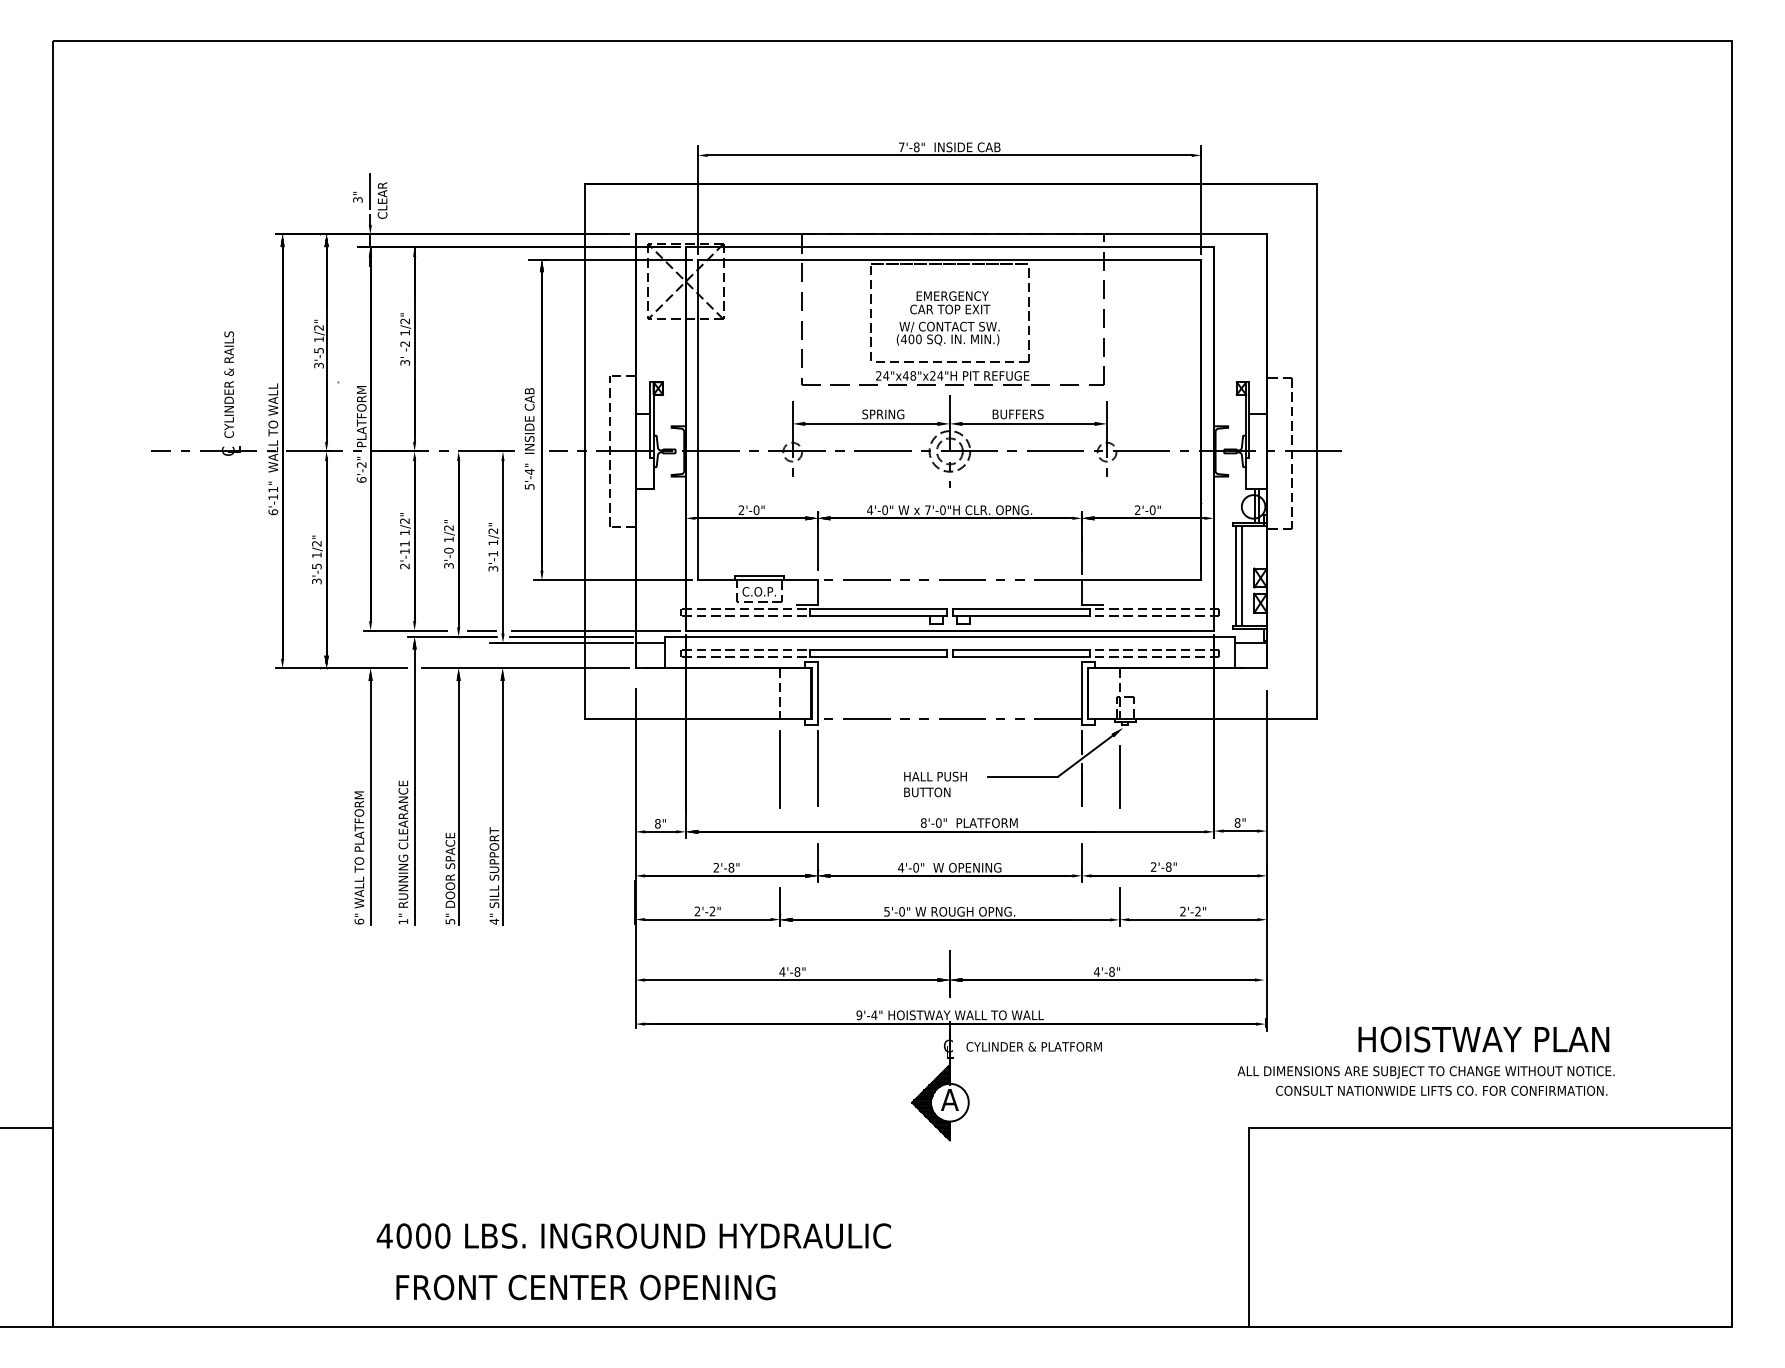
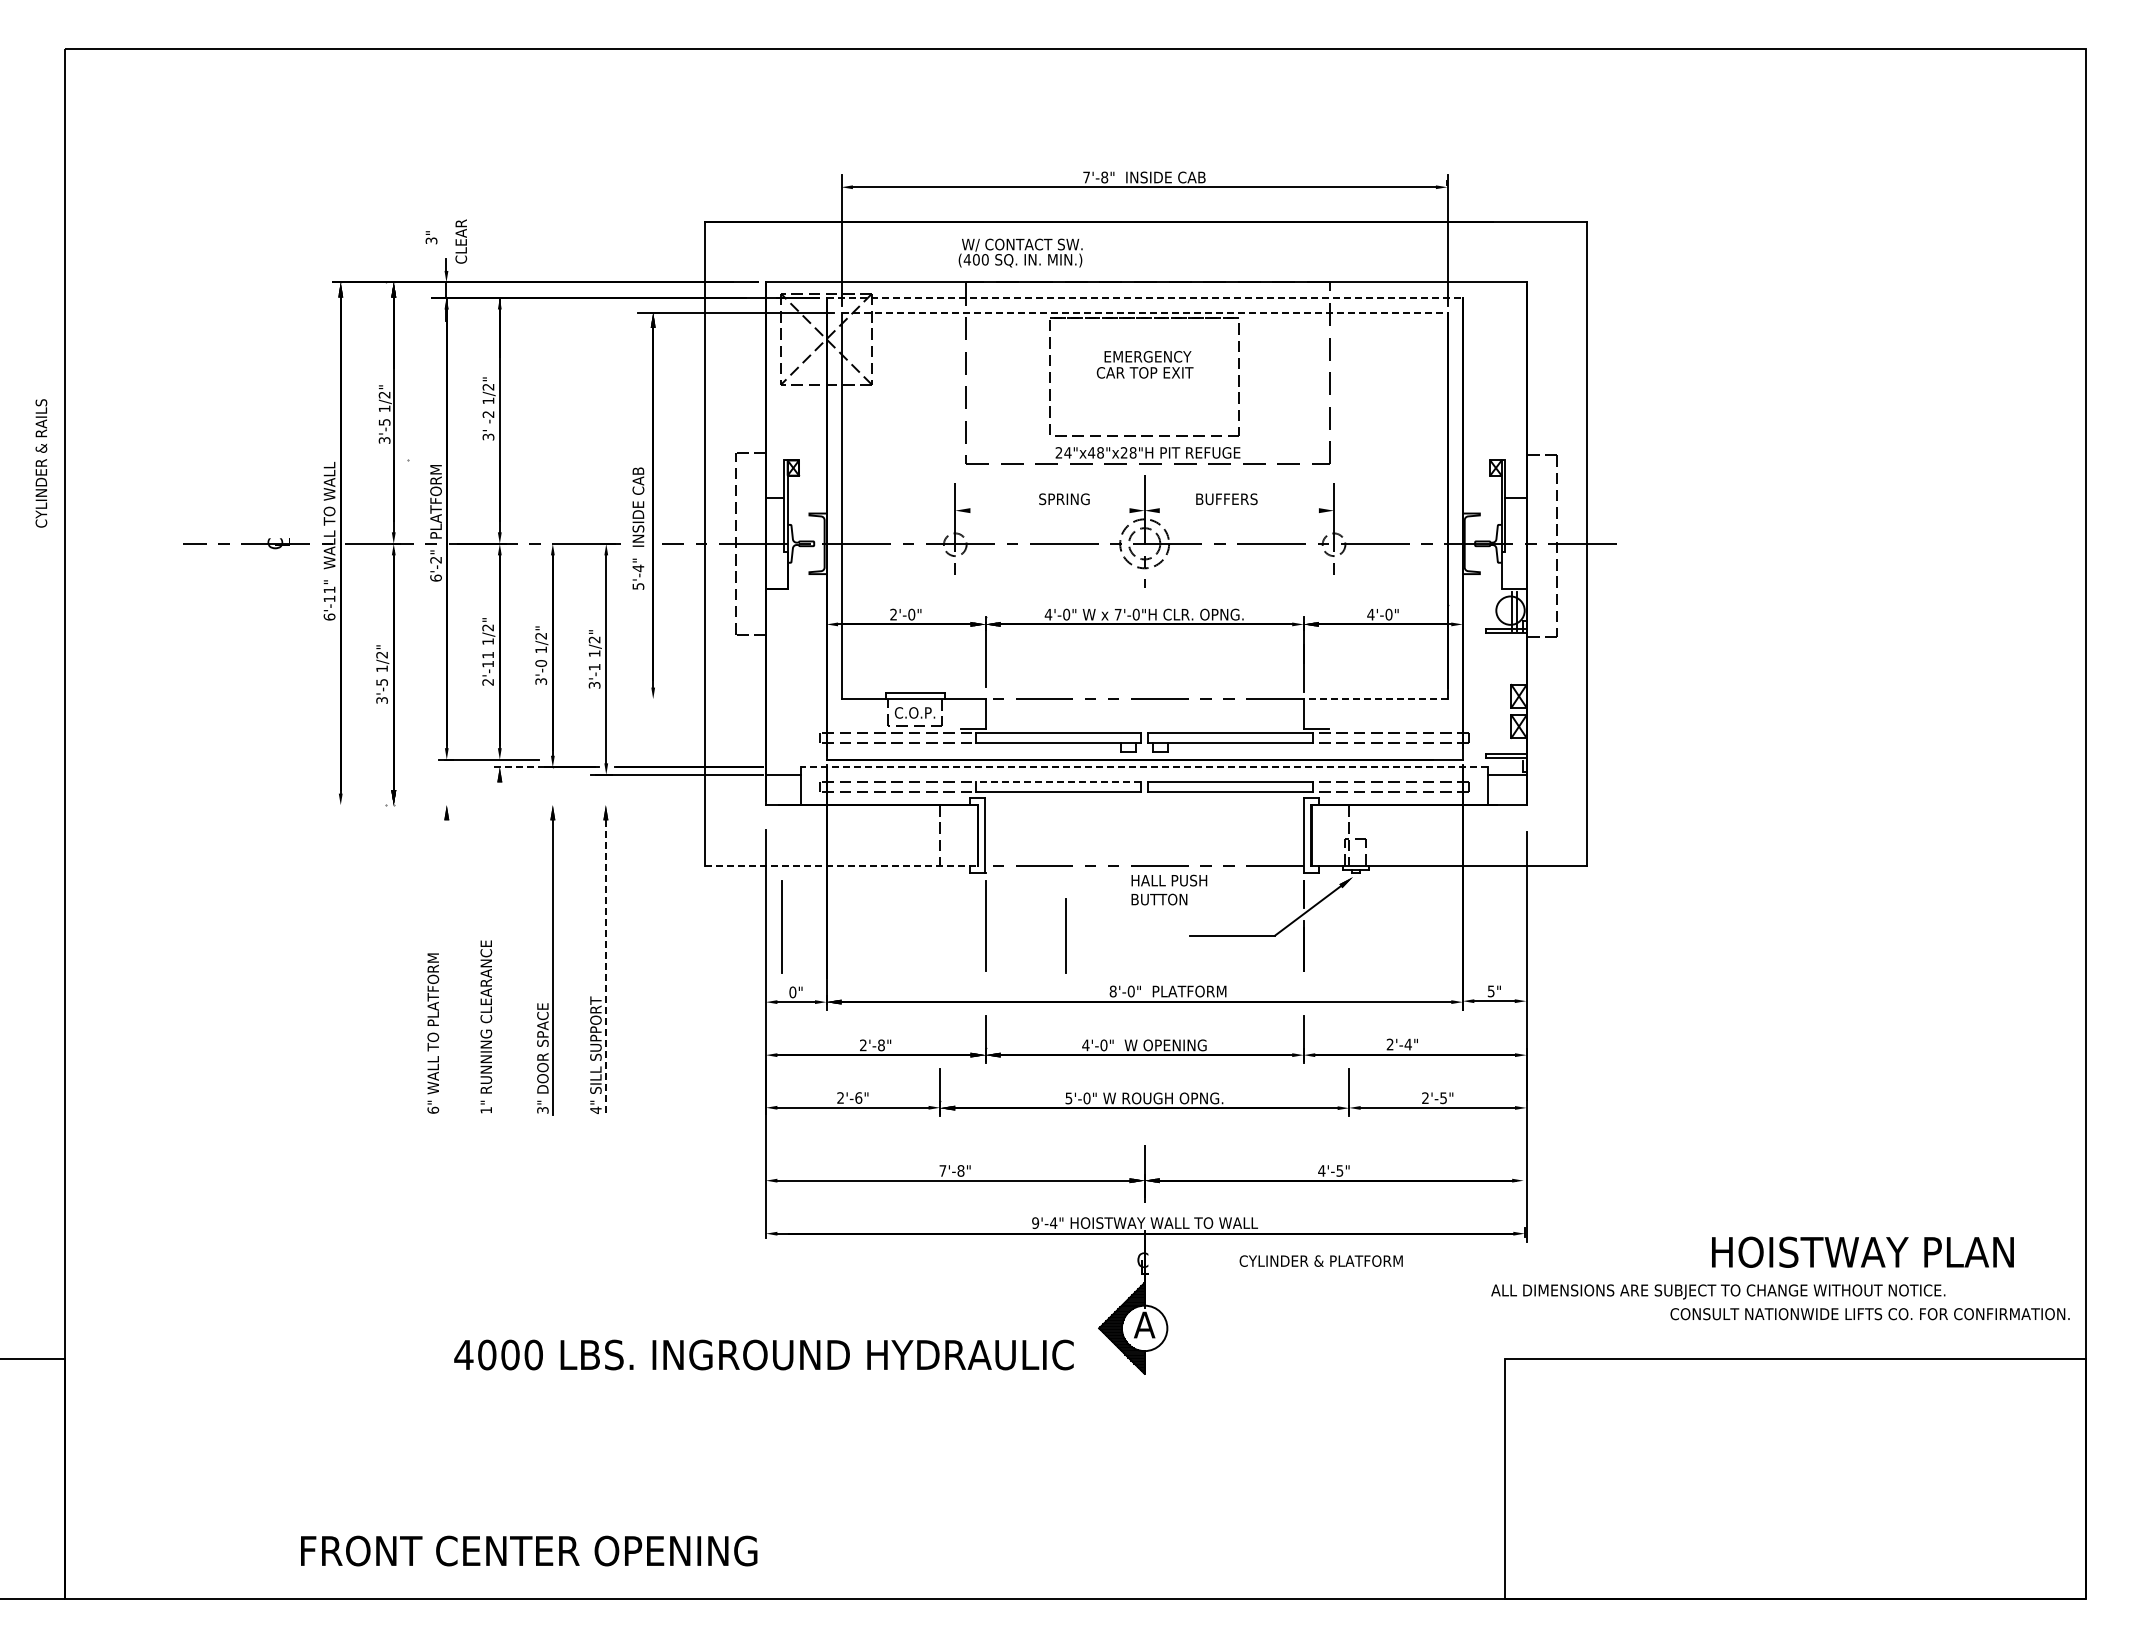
line: (370, 191) -> (446, 230), removed
line: (950, 246) -> (1145, 297), solid -> dashed
line: (950, 259) -> (1145, 312), solid -> dashed
text: (948, 333) -> (1020, 252), moved
text: (939, 375) -> (1132, 452), 24"x48"x24"H -> 24"x48"x28"H
text: (229, 384) -> (41, 463), moved
line: (870, 423) -> (1049, 510), removed
line: (1027, 423) -> (1238, 510), removed
text: (1137, 510) -> (1370, 614), 2'-0" -> 4'-0"
line: (1236, 575) -> (1489, 693), removed
line: (1241, 575) -> (1496, 693), removed
line: (613, 580) -> (739, 699), removed
line: (1141, 580) -> (1375, 699), solid -> dashed
line: (481, 630) -> (580, 759), removed
line: (595, 630) -> (717, 759), removed
line: (430, 637) -> (518, 767), solid -> dashed
line: (949, 637) -> (1144, 767), solid -> dashed
line: (877, 649) -> (1057, 782), solid -> dashed
line: (341, 668) -> (411, 805), removed
line: (525, 668) -> (633, 805), removed
line: (699, 718) -> (842, 865), solid -> dashed
line: (779, 769) -> (781, 926), moved
line: (1119, 776) -> (1065, 935), moved
text: (935, 784) -> (1169, 889), moved
line: (414, 787) -> (499, 948), removed
line: (370, 803) -> (446, 967), removed
line: (502, 803) -> (605, 968), solid -> dashed
text: (657, 823) -> (792, 991), 8" -> 0"
text: (1236, 823) -> (1490, 991), 8" -> 5"
text: (1168, 867) -> (1407, 1044), 2'-8" -> 2'-4"
text: (712, 911) -> (858, 1097), 2'-2" -> 2'-6"
text: (1197, 911) -> (1443, 1098), 2'-2" -> 2'-5"
text: (450, 921) -> (542, 1110), 5" -> 3"
text: (782, 971) -> (942, 1170), 4'-8" -> 7'-8"
text: (1111, 971) -> (1339, 1170), 4'-8" -> 4'-5"
text: (1483, 1038) -> (1862, 1251), moved
text: (1033, 1046) -> (1320, 1260), moved
text: (1441, 1091) -> (1869, 1314), moved
text: (633, 1235) -> (763, 1354), moved
text: (586, 1287) -> (529, 1550), moved

